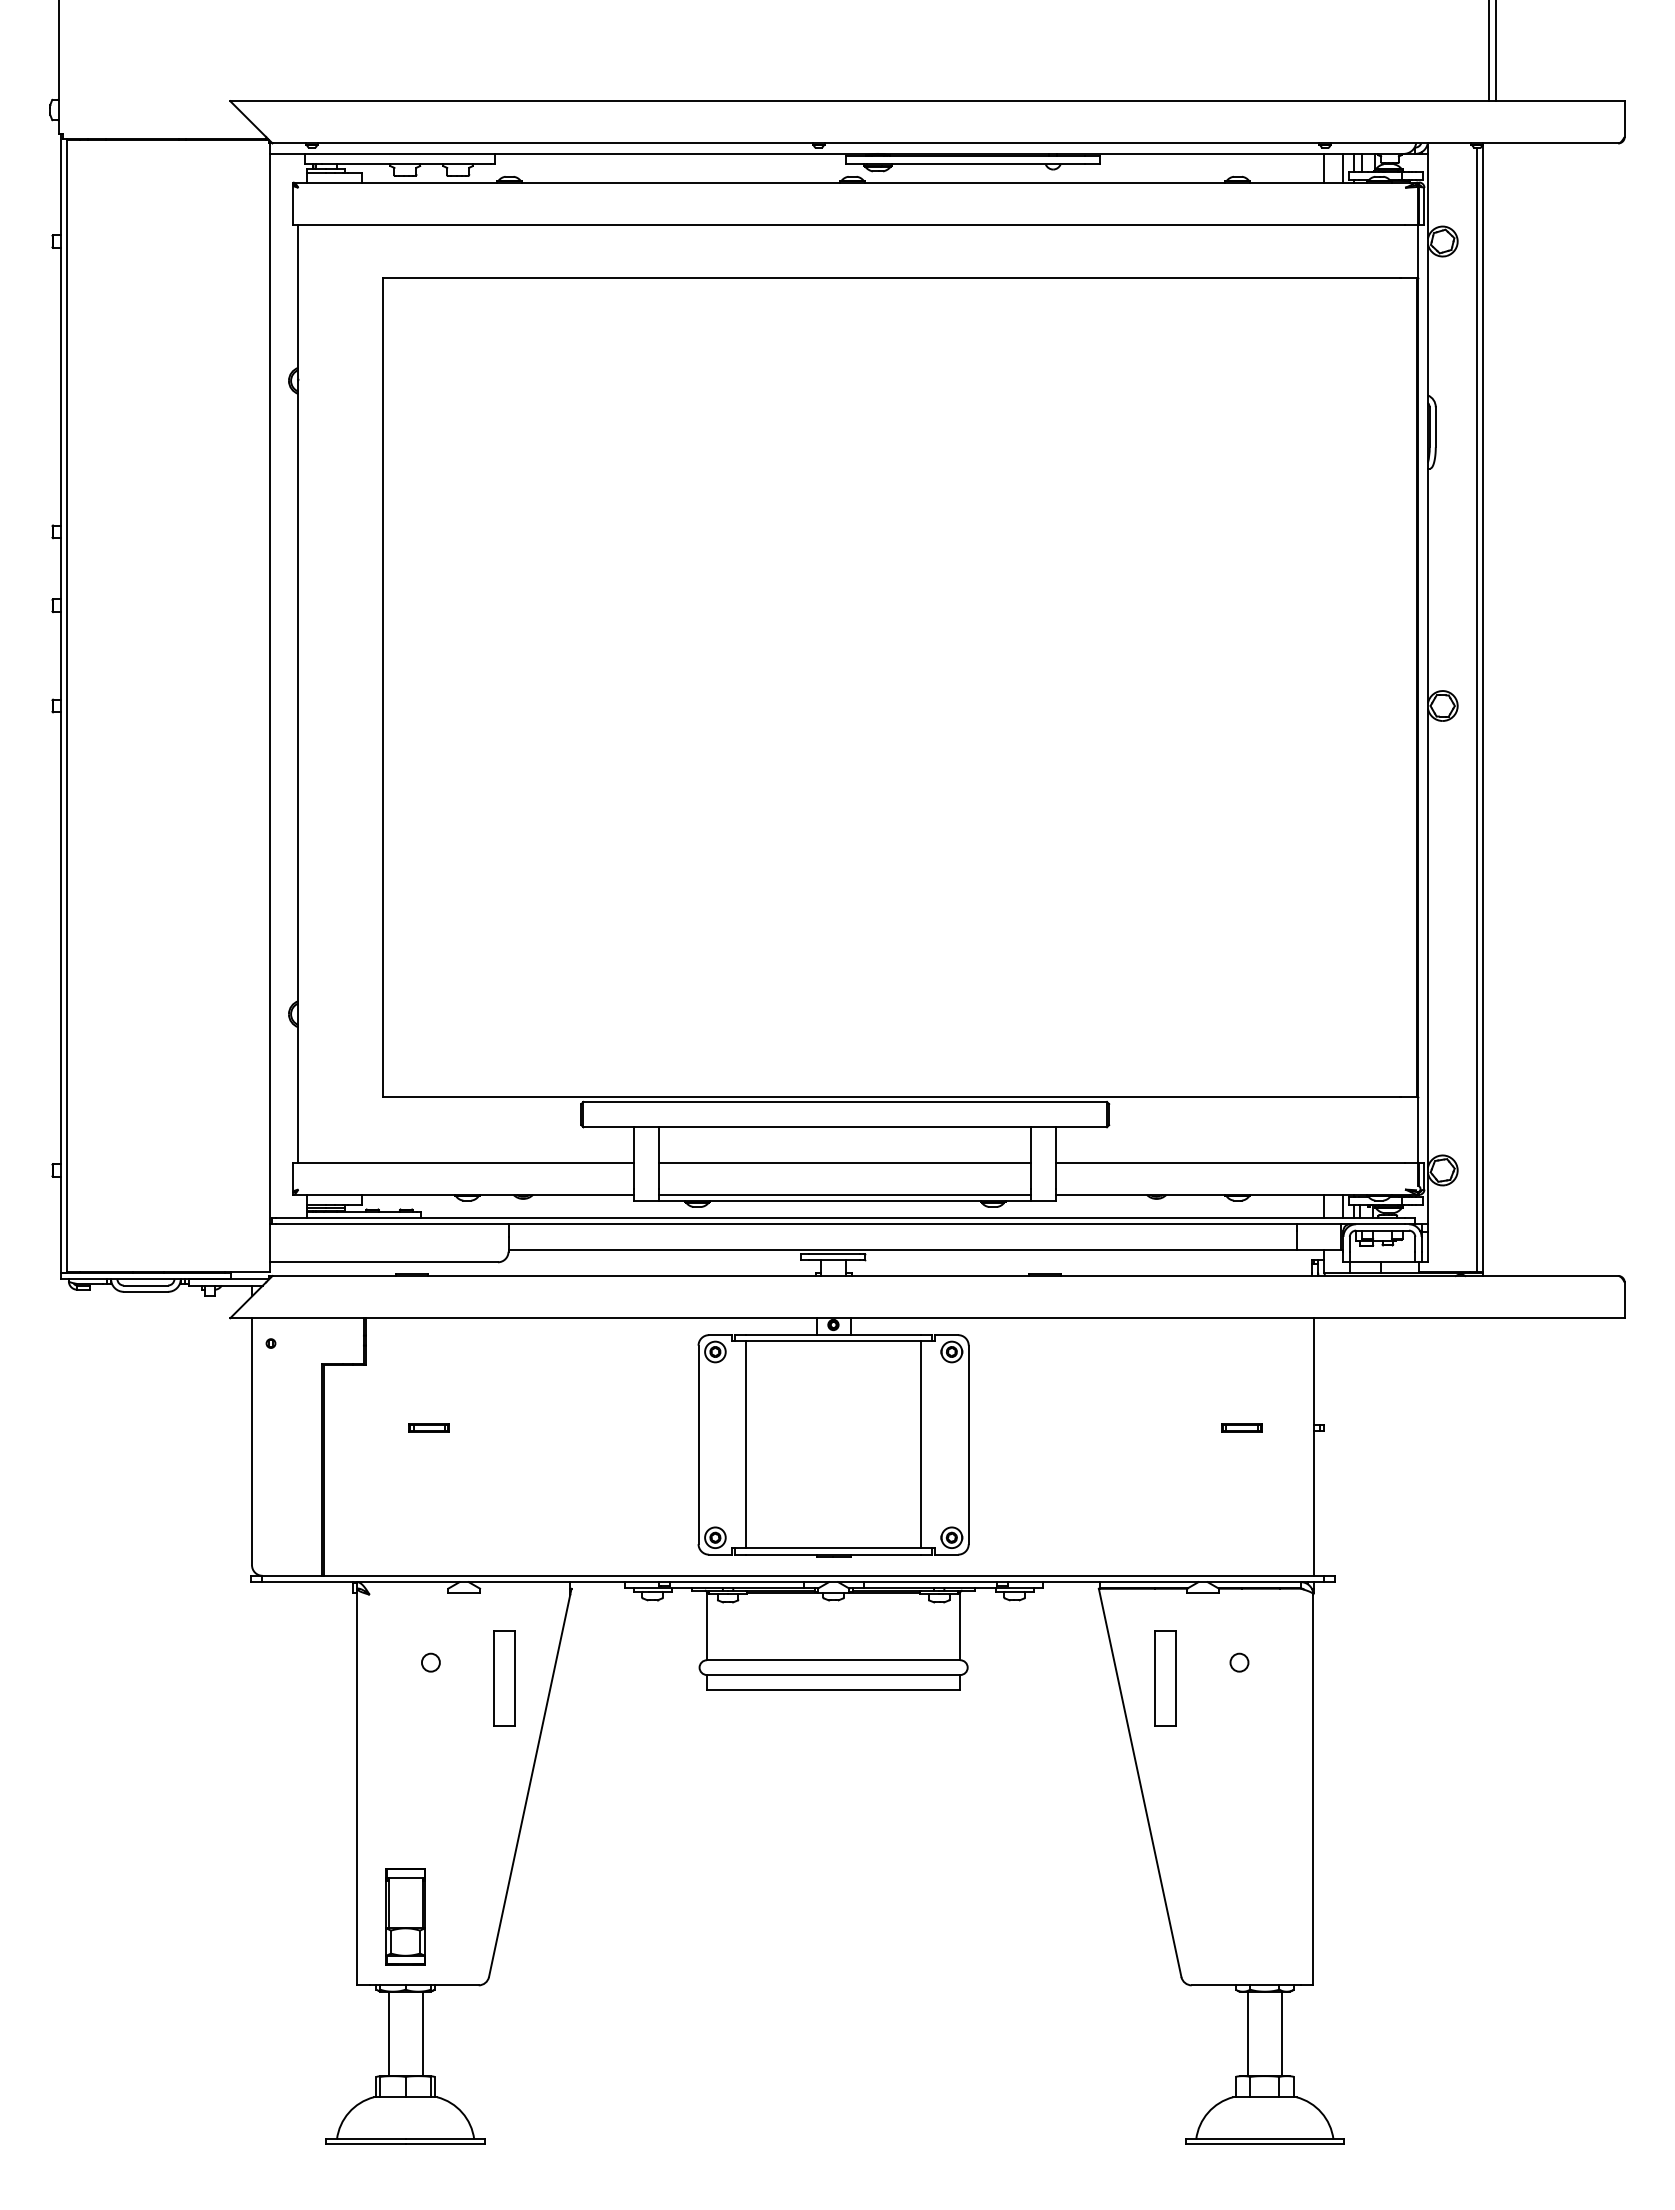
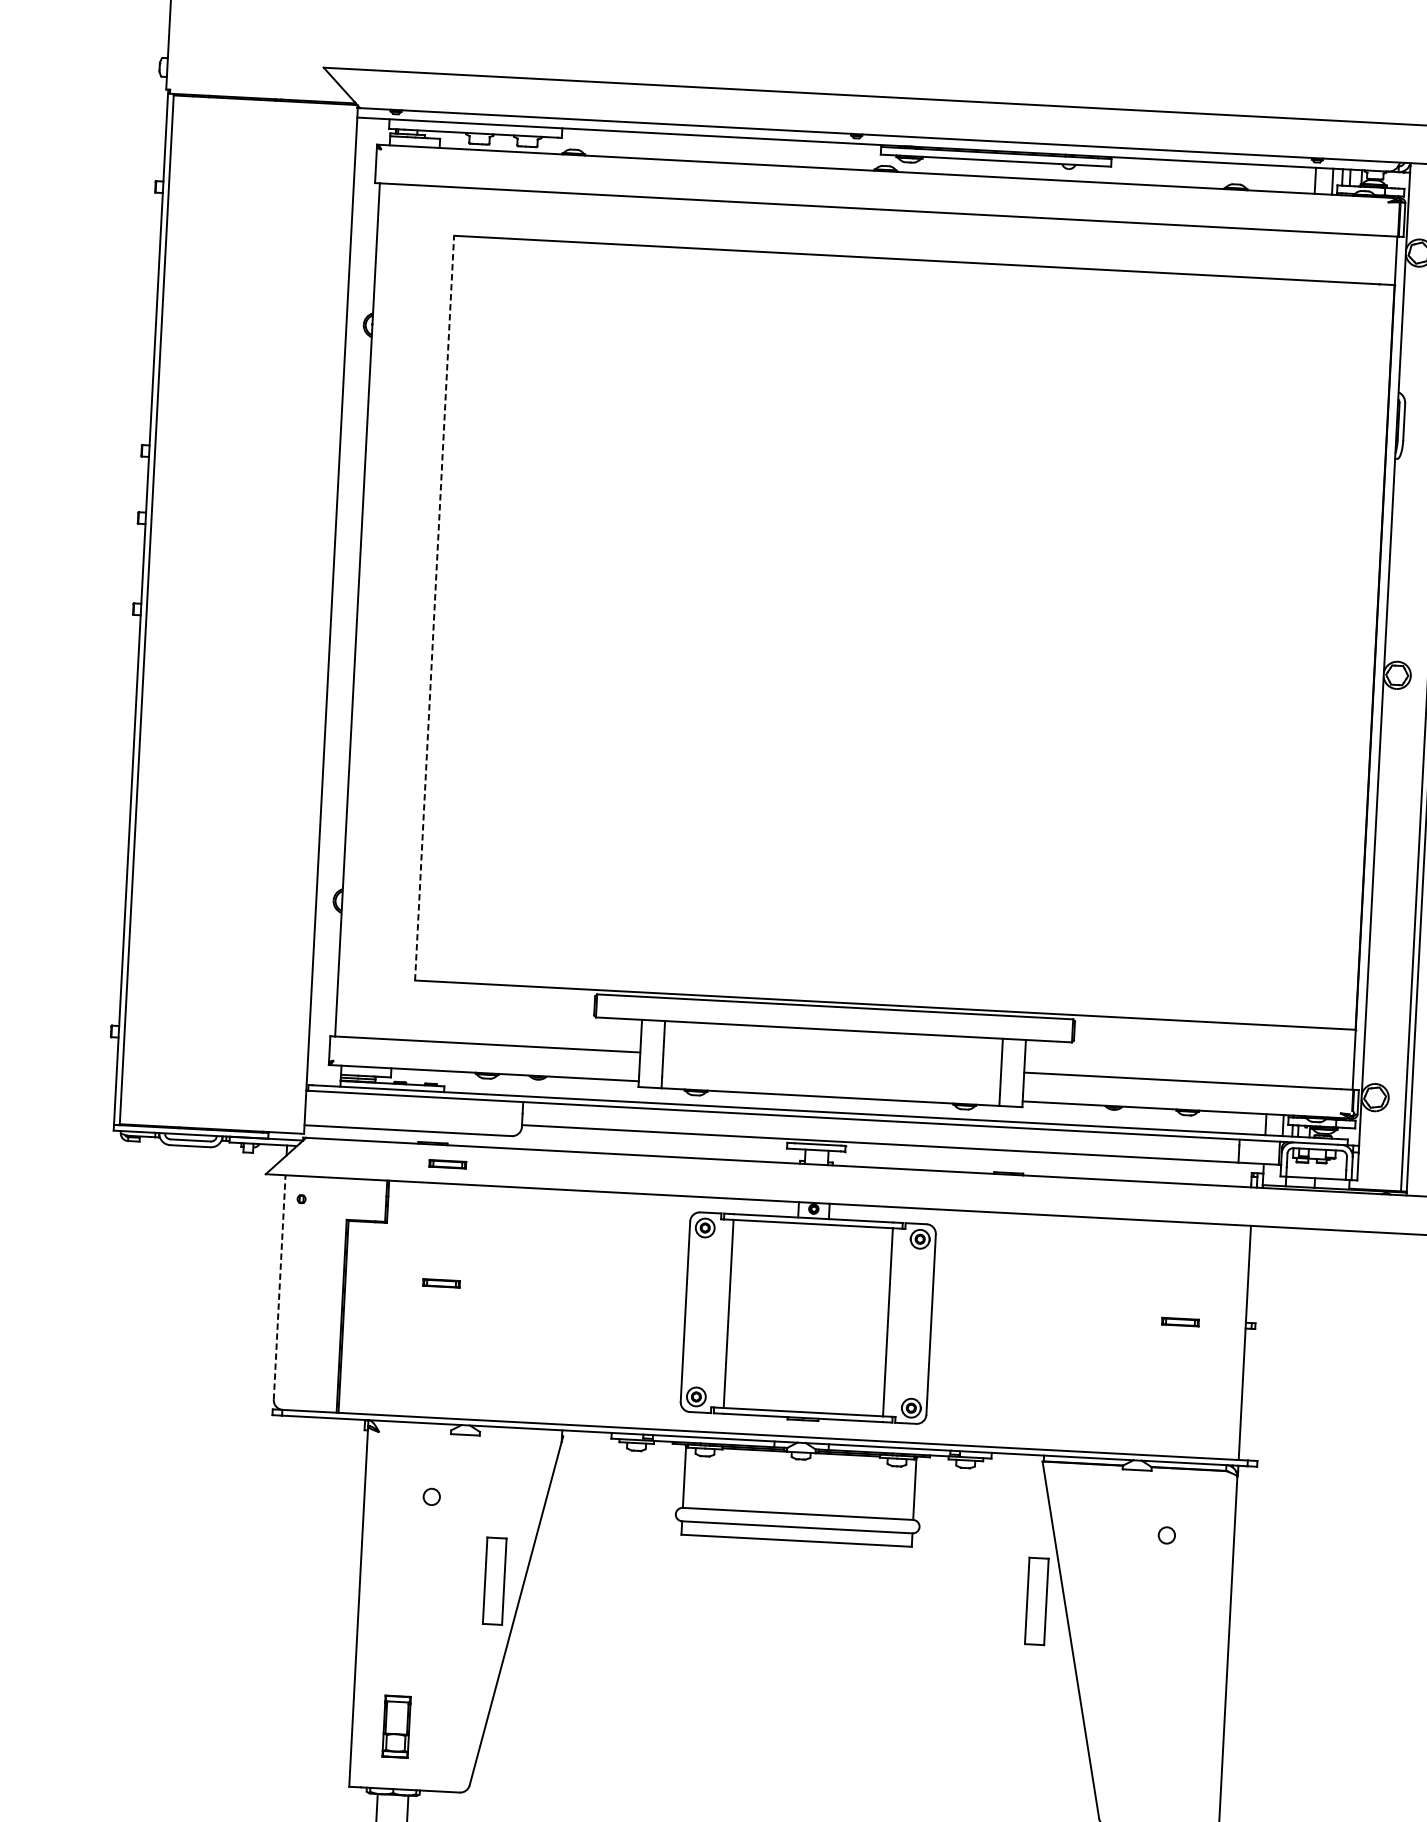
line: (382, 687) -> (434, 608), solid -> dashed
line: (845, 1163) -> (832, 1062), removed
line: (845, 1194) -> (831, 1091), removed
part: (428, 1296) -> (447, 1163), added
line: (252, 1441) -> (280, 1287), solid -> dashed
part: (504, 1678) -> (494, 1581), moved
part: (1165, 1678) -> (1036, 1601), moved
part: (405, 1916) -> (396, 1726), size x0.7

